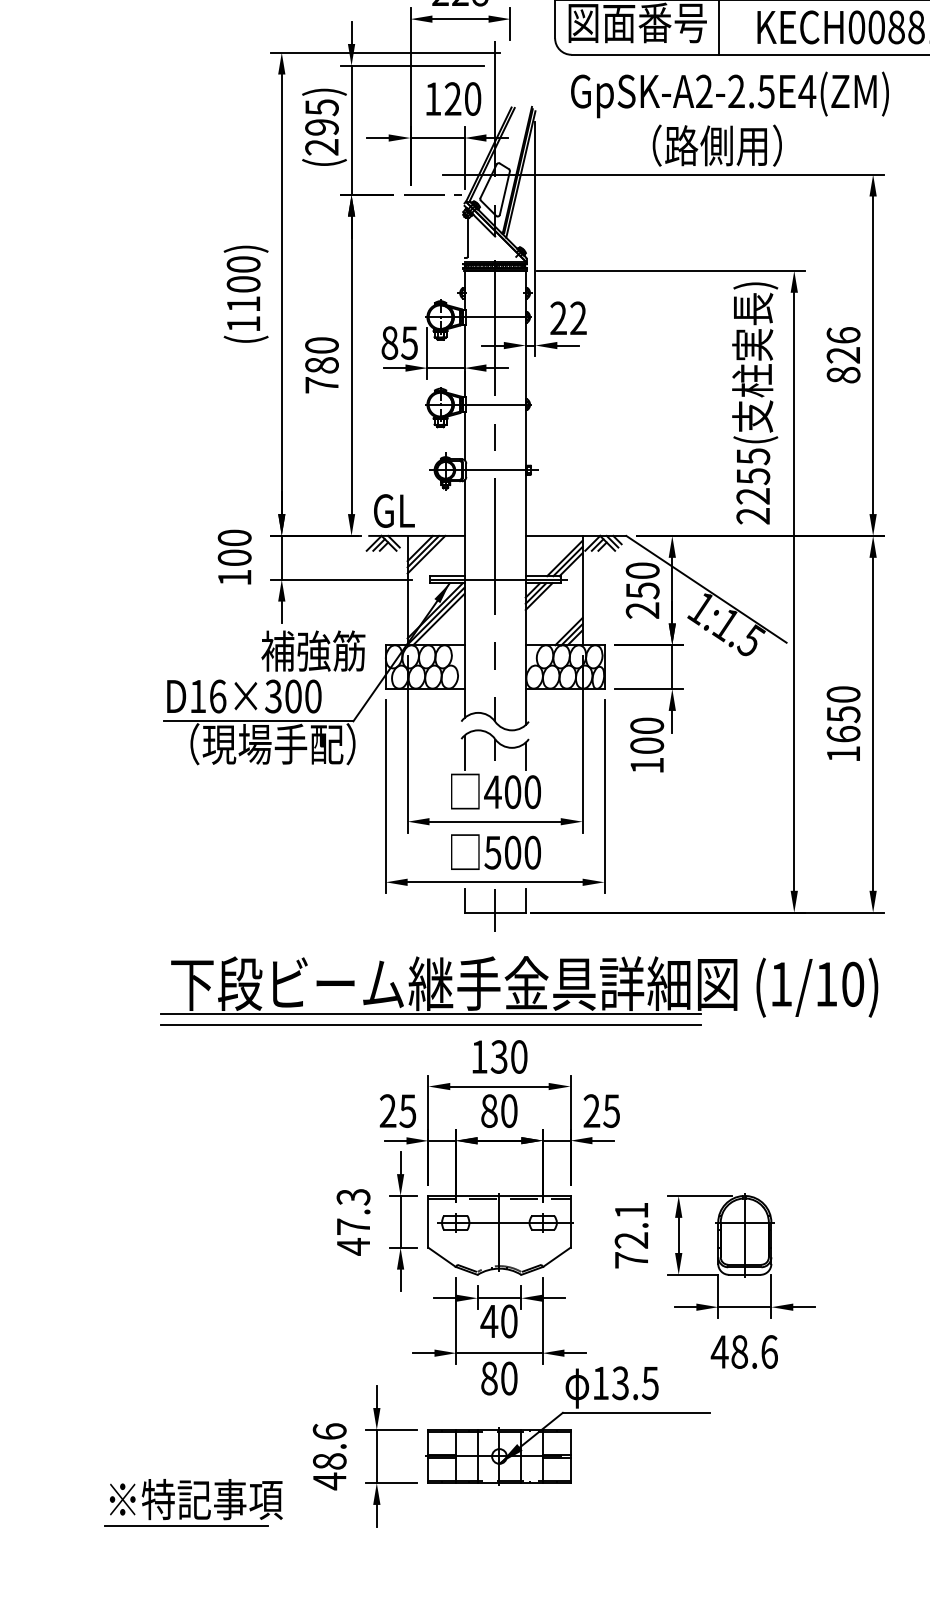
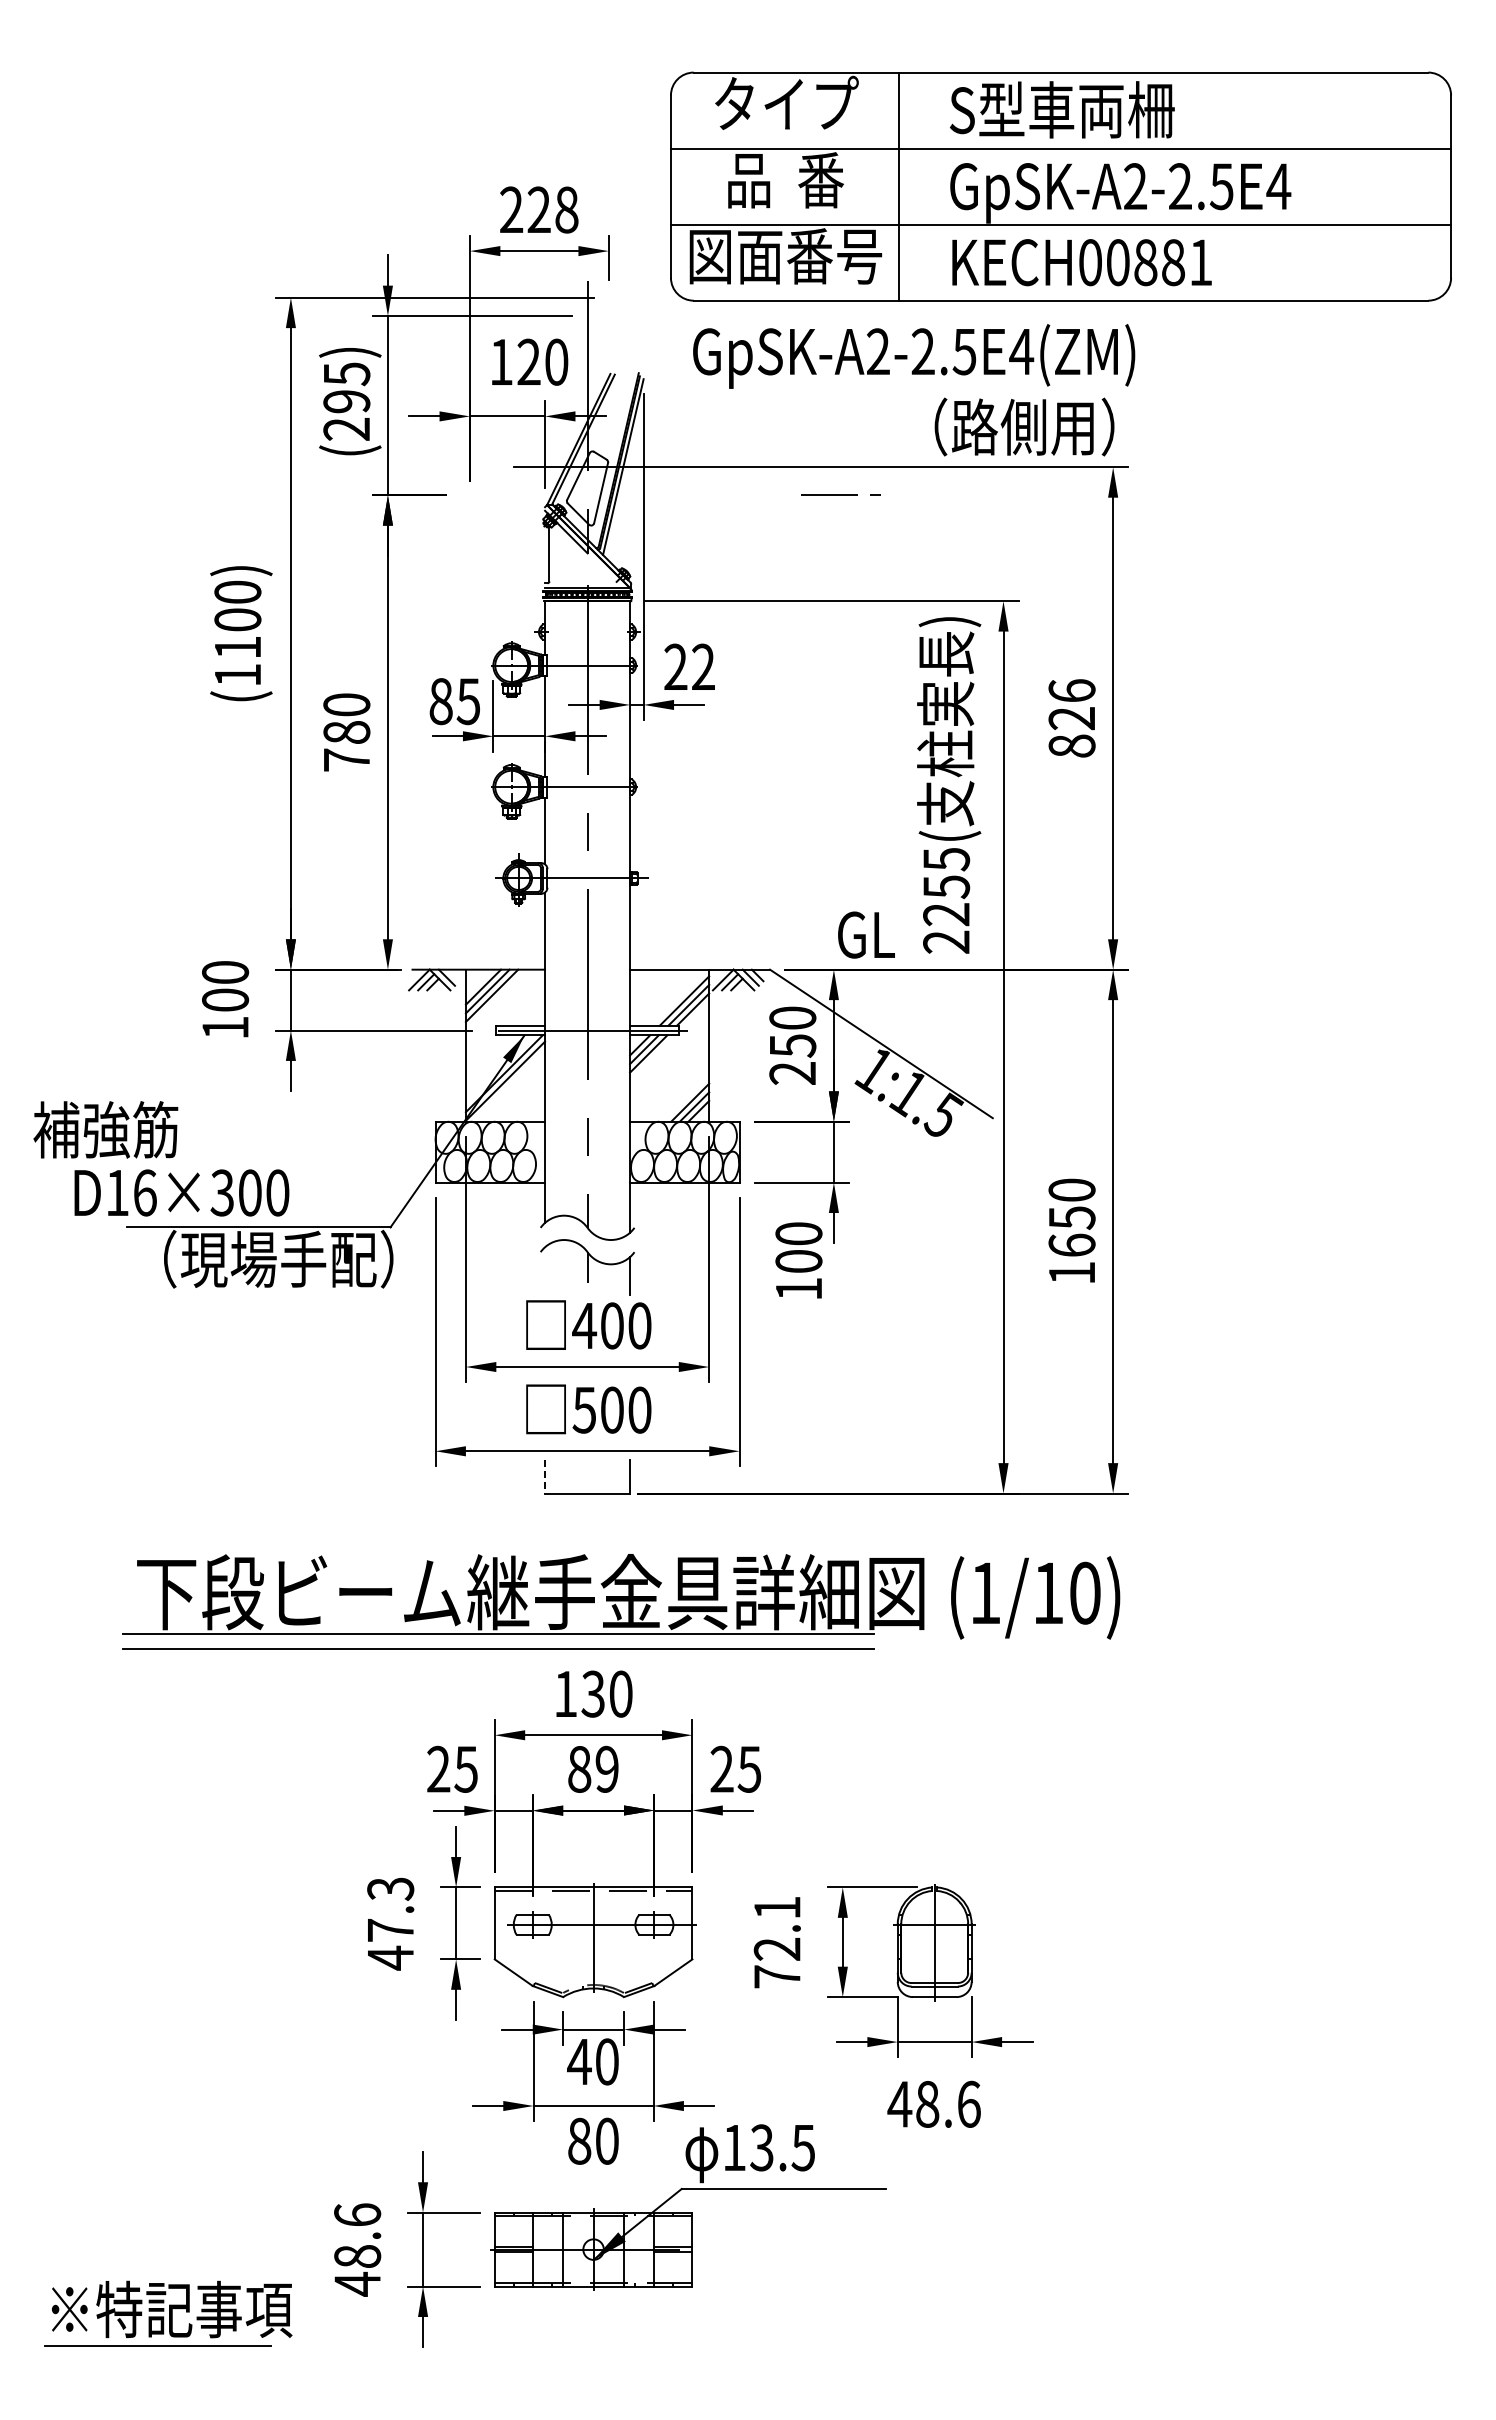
text: (717, 145) -> (1024, 426), moved
line: (432, 194) -> (840, 494), moved
text: (394, 510) -> (866, 934), moved
line: (438, 619) -> (509, 1085), removed
text: (313, 650) -> (105, 1129), moved
text: (244, 696) -> (181, 1192), moved
line: (464, 752) -> (545, 1270), removed
line: (464, 901) -> (545, 1477), solid -> dashed
line: (495, 909) -> (587, 1489), removed
text: (508, 1110) -> (606, 1768), 80 -> 89

